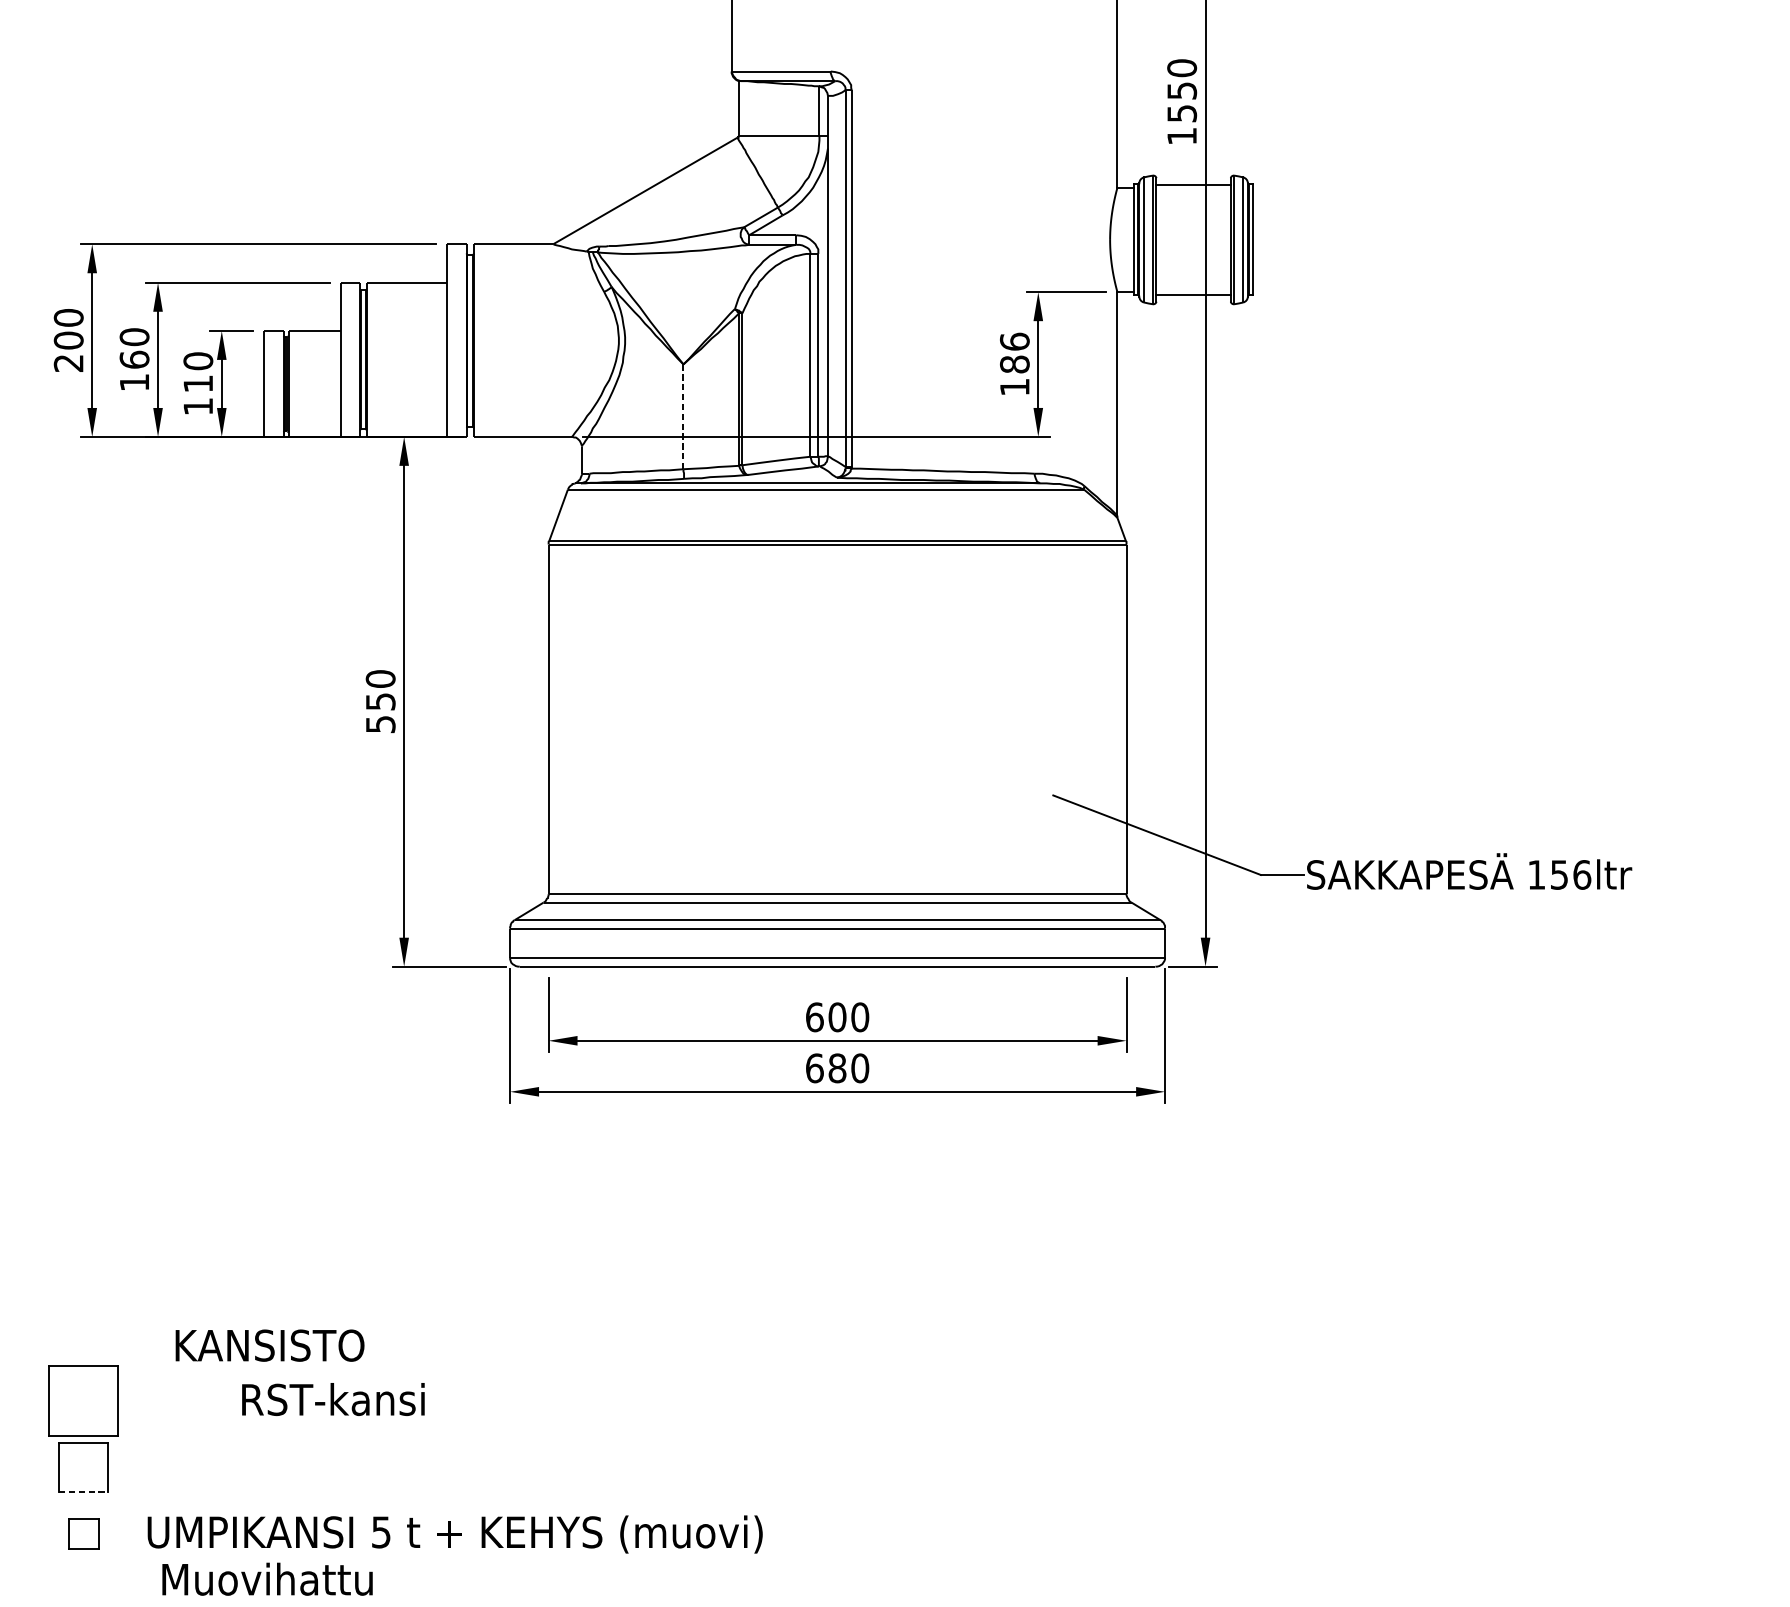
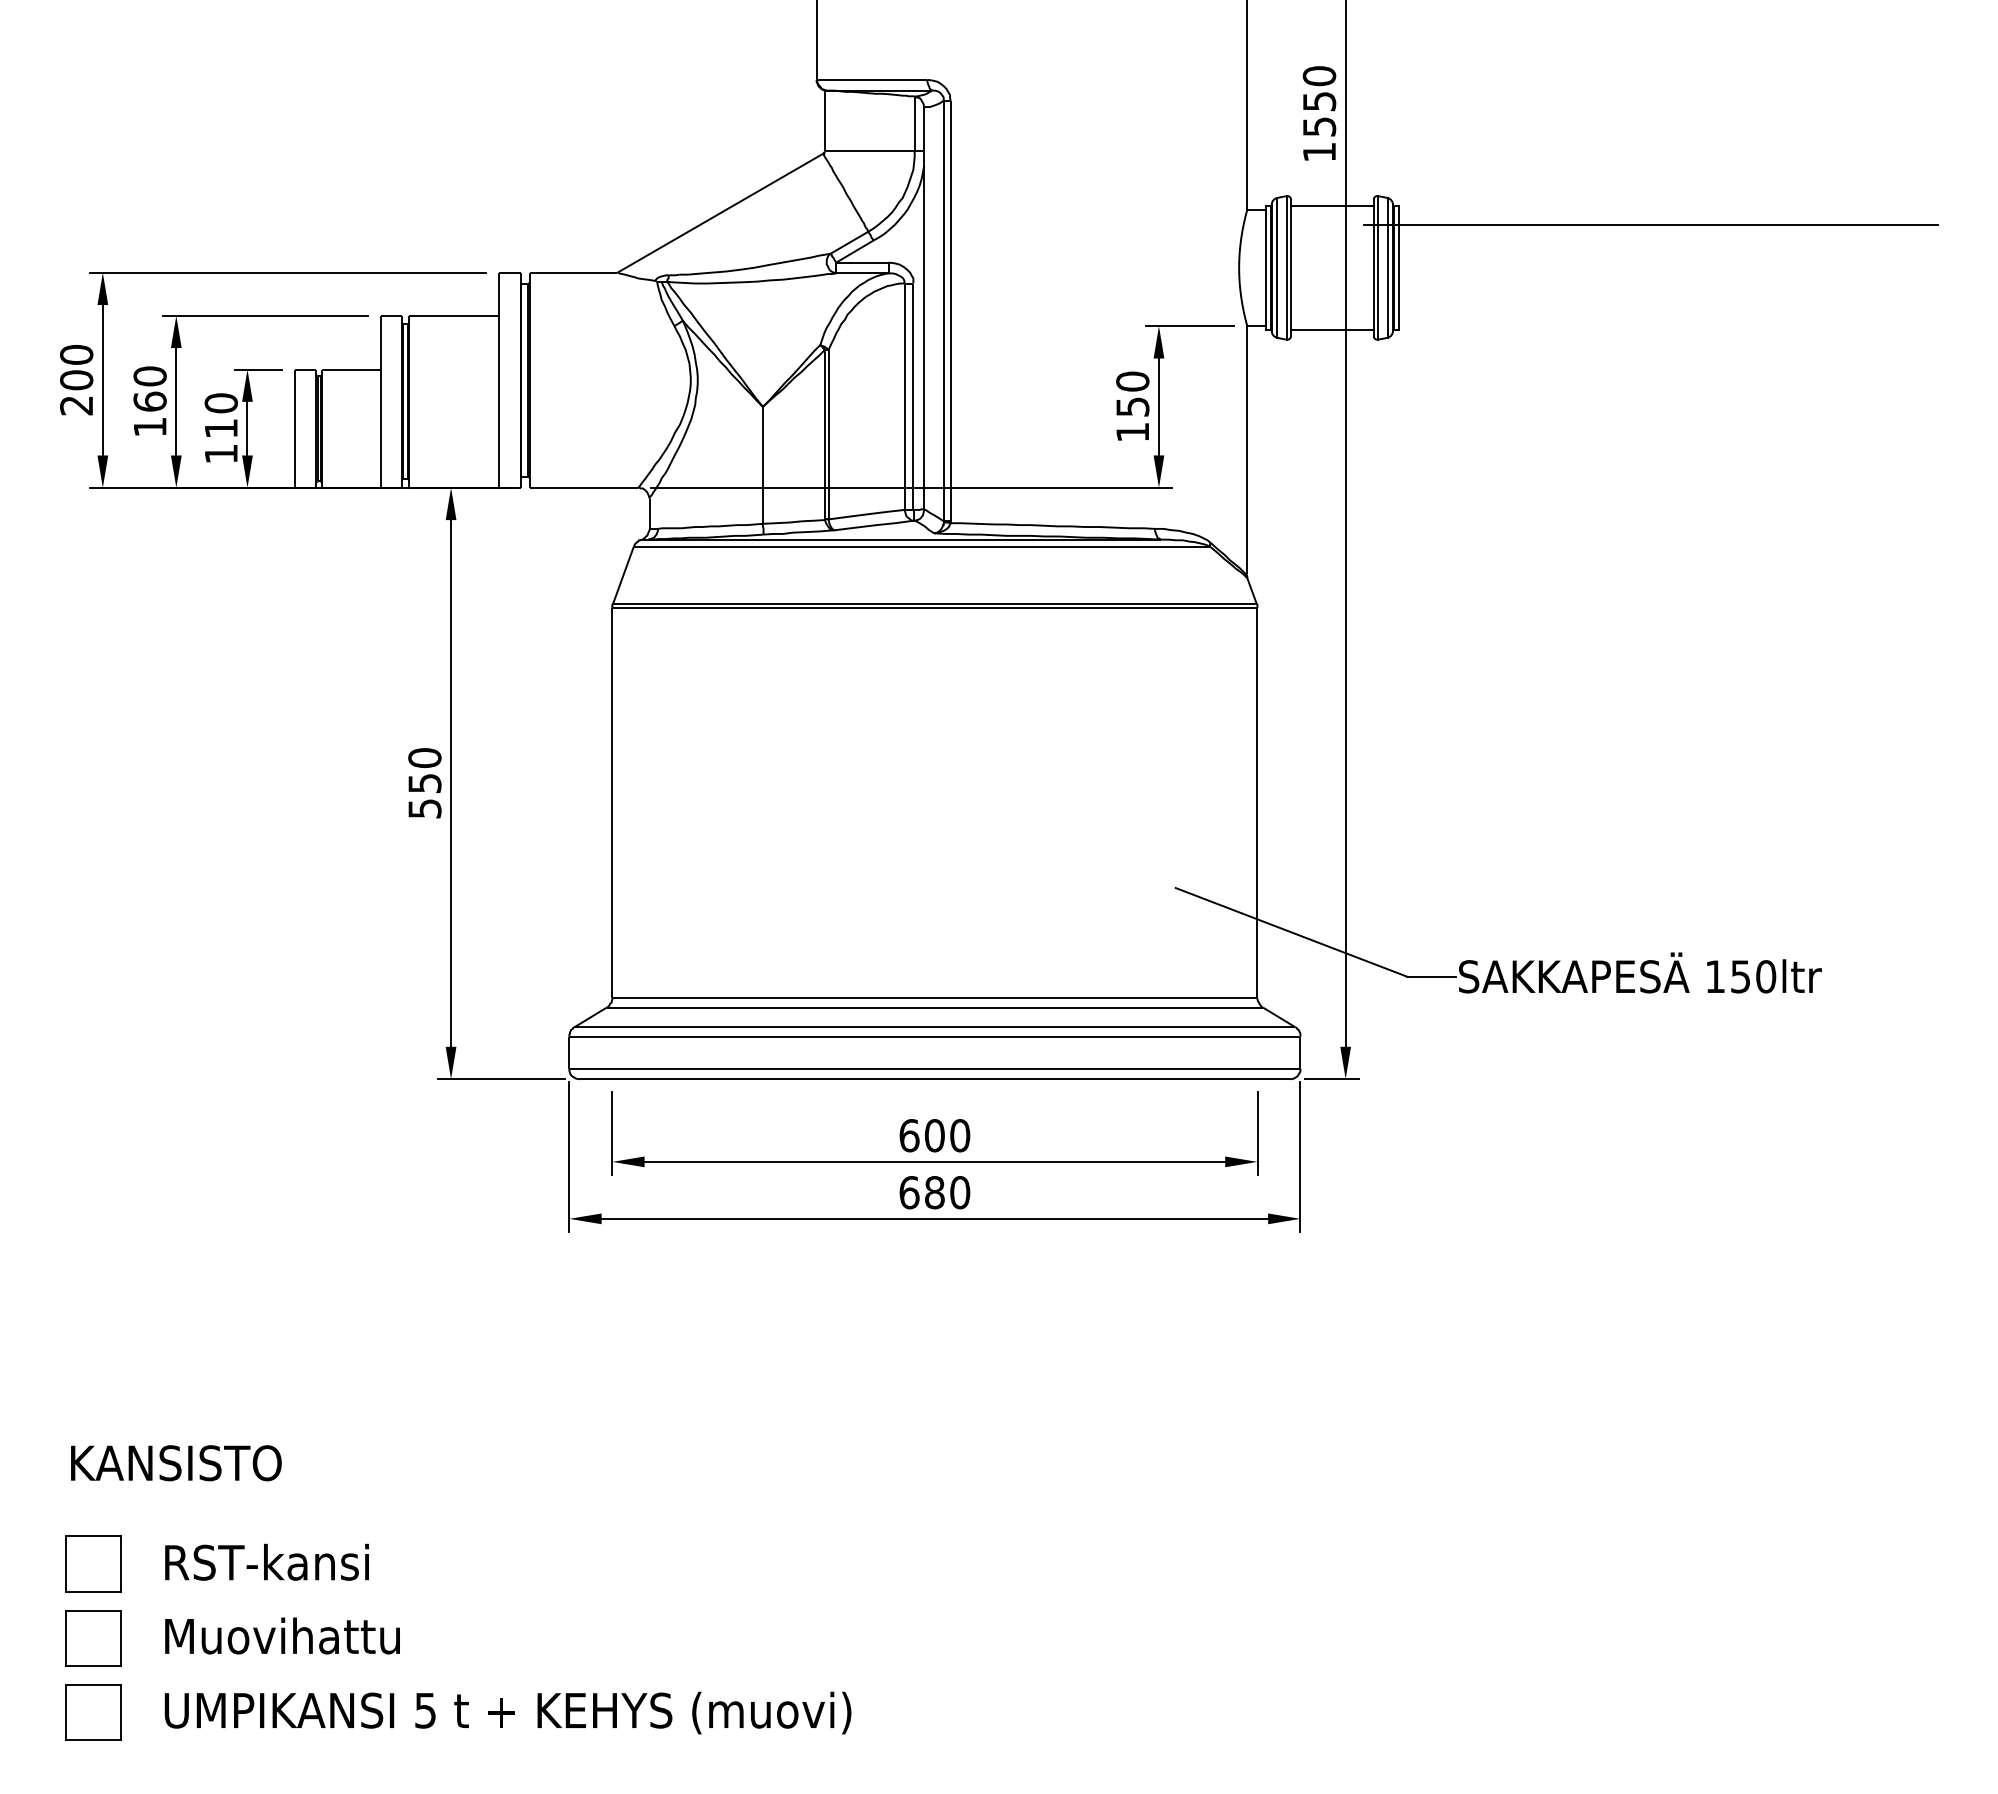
line: (1478, 201) -> (1650, 225), added
text: (1014, 352) -> (1132, 393), 186 -> 150
line: (683, 416) -> (762, 465), dashed -> solid
text: (1582, 874) -> (1766, 976), 156ltr -> 150ltr
text: (270, 1345) -> (176, 1463), moved
text: (332, 1398) -> (266, 1561), moved
part: (83, 1400) -> (93, 1563), size x0.71
line: (83, 1491) -> (93, 1665), dashed -> solid
part: (83, 1534) -> (93, 1712), size x1.67
text: (267, 1578) -> (282, 1635), moved

